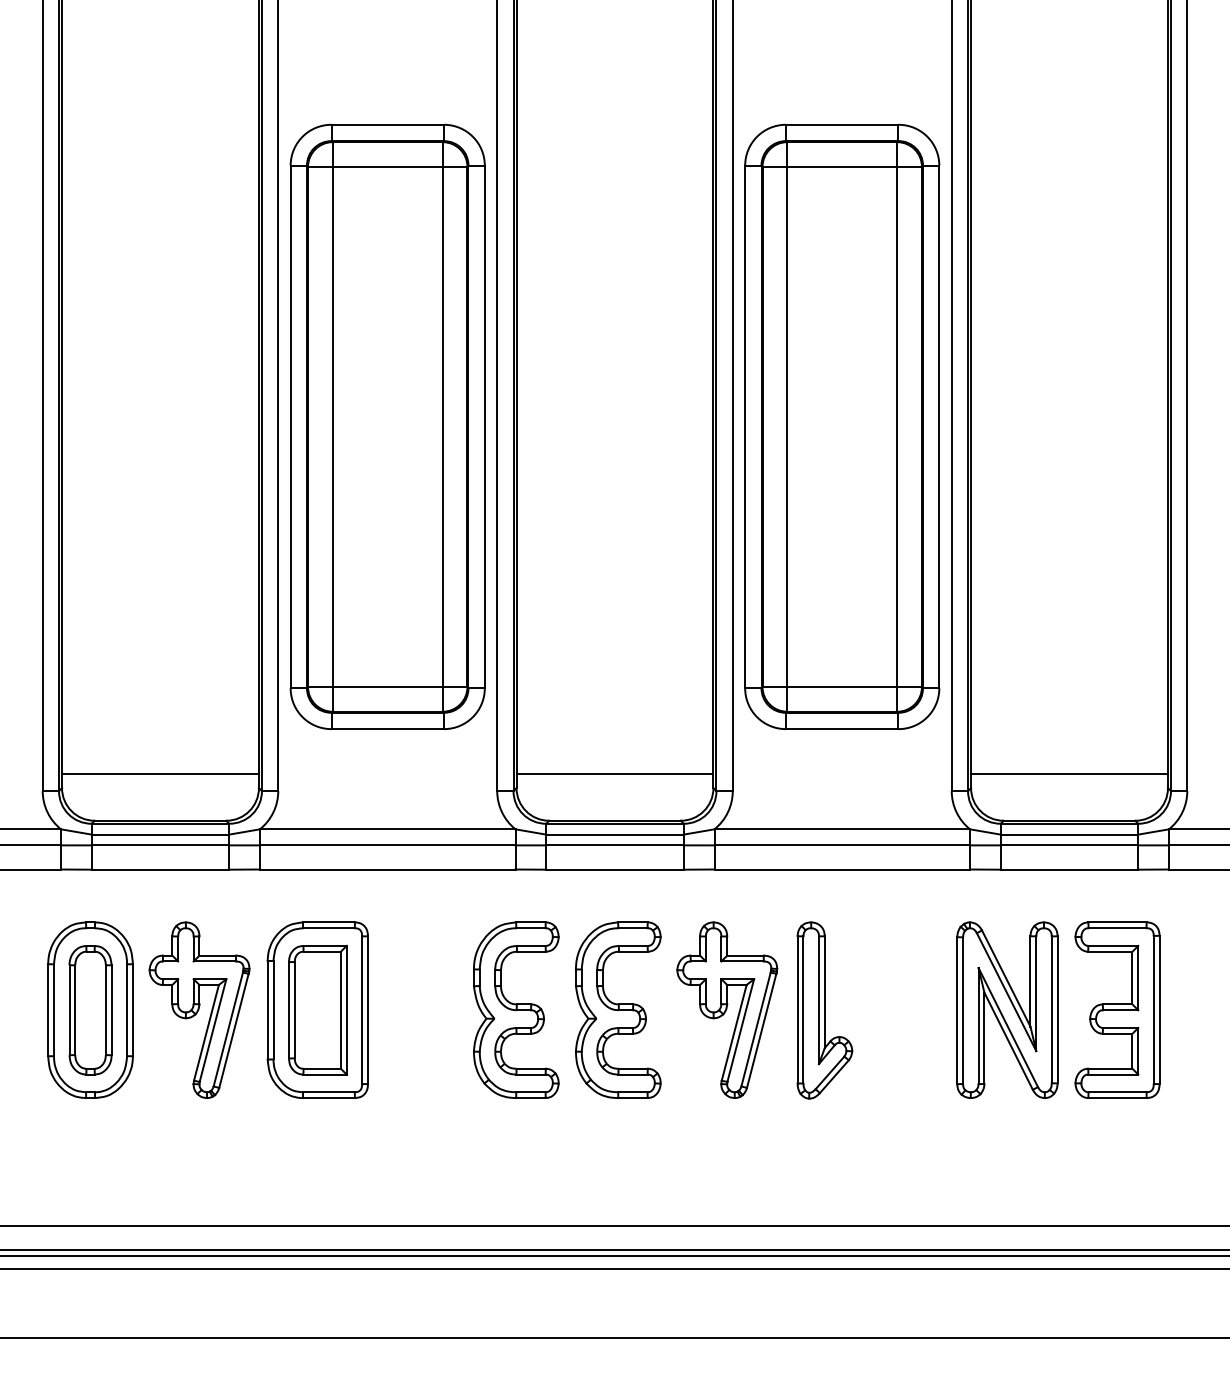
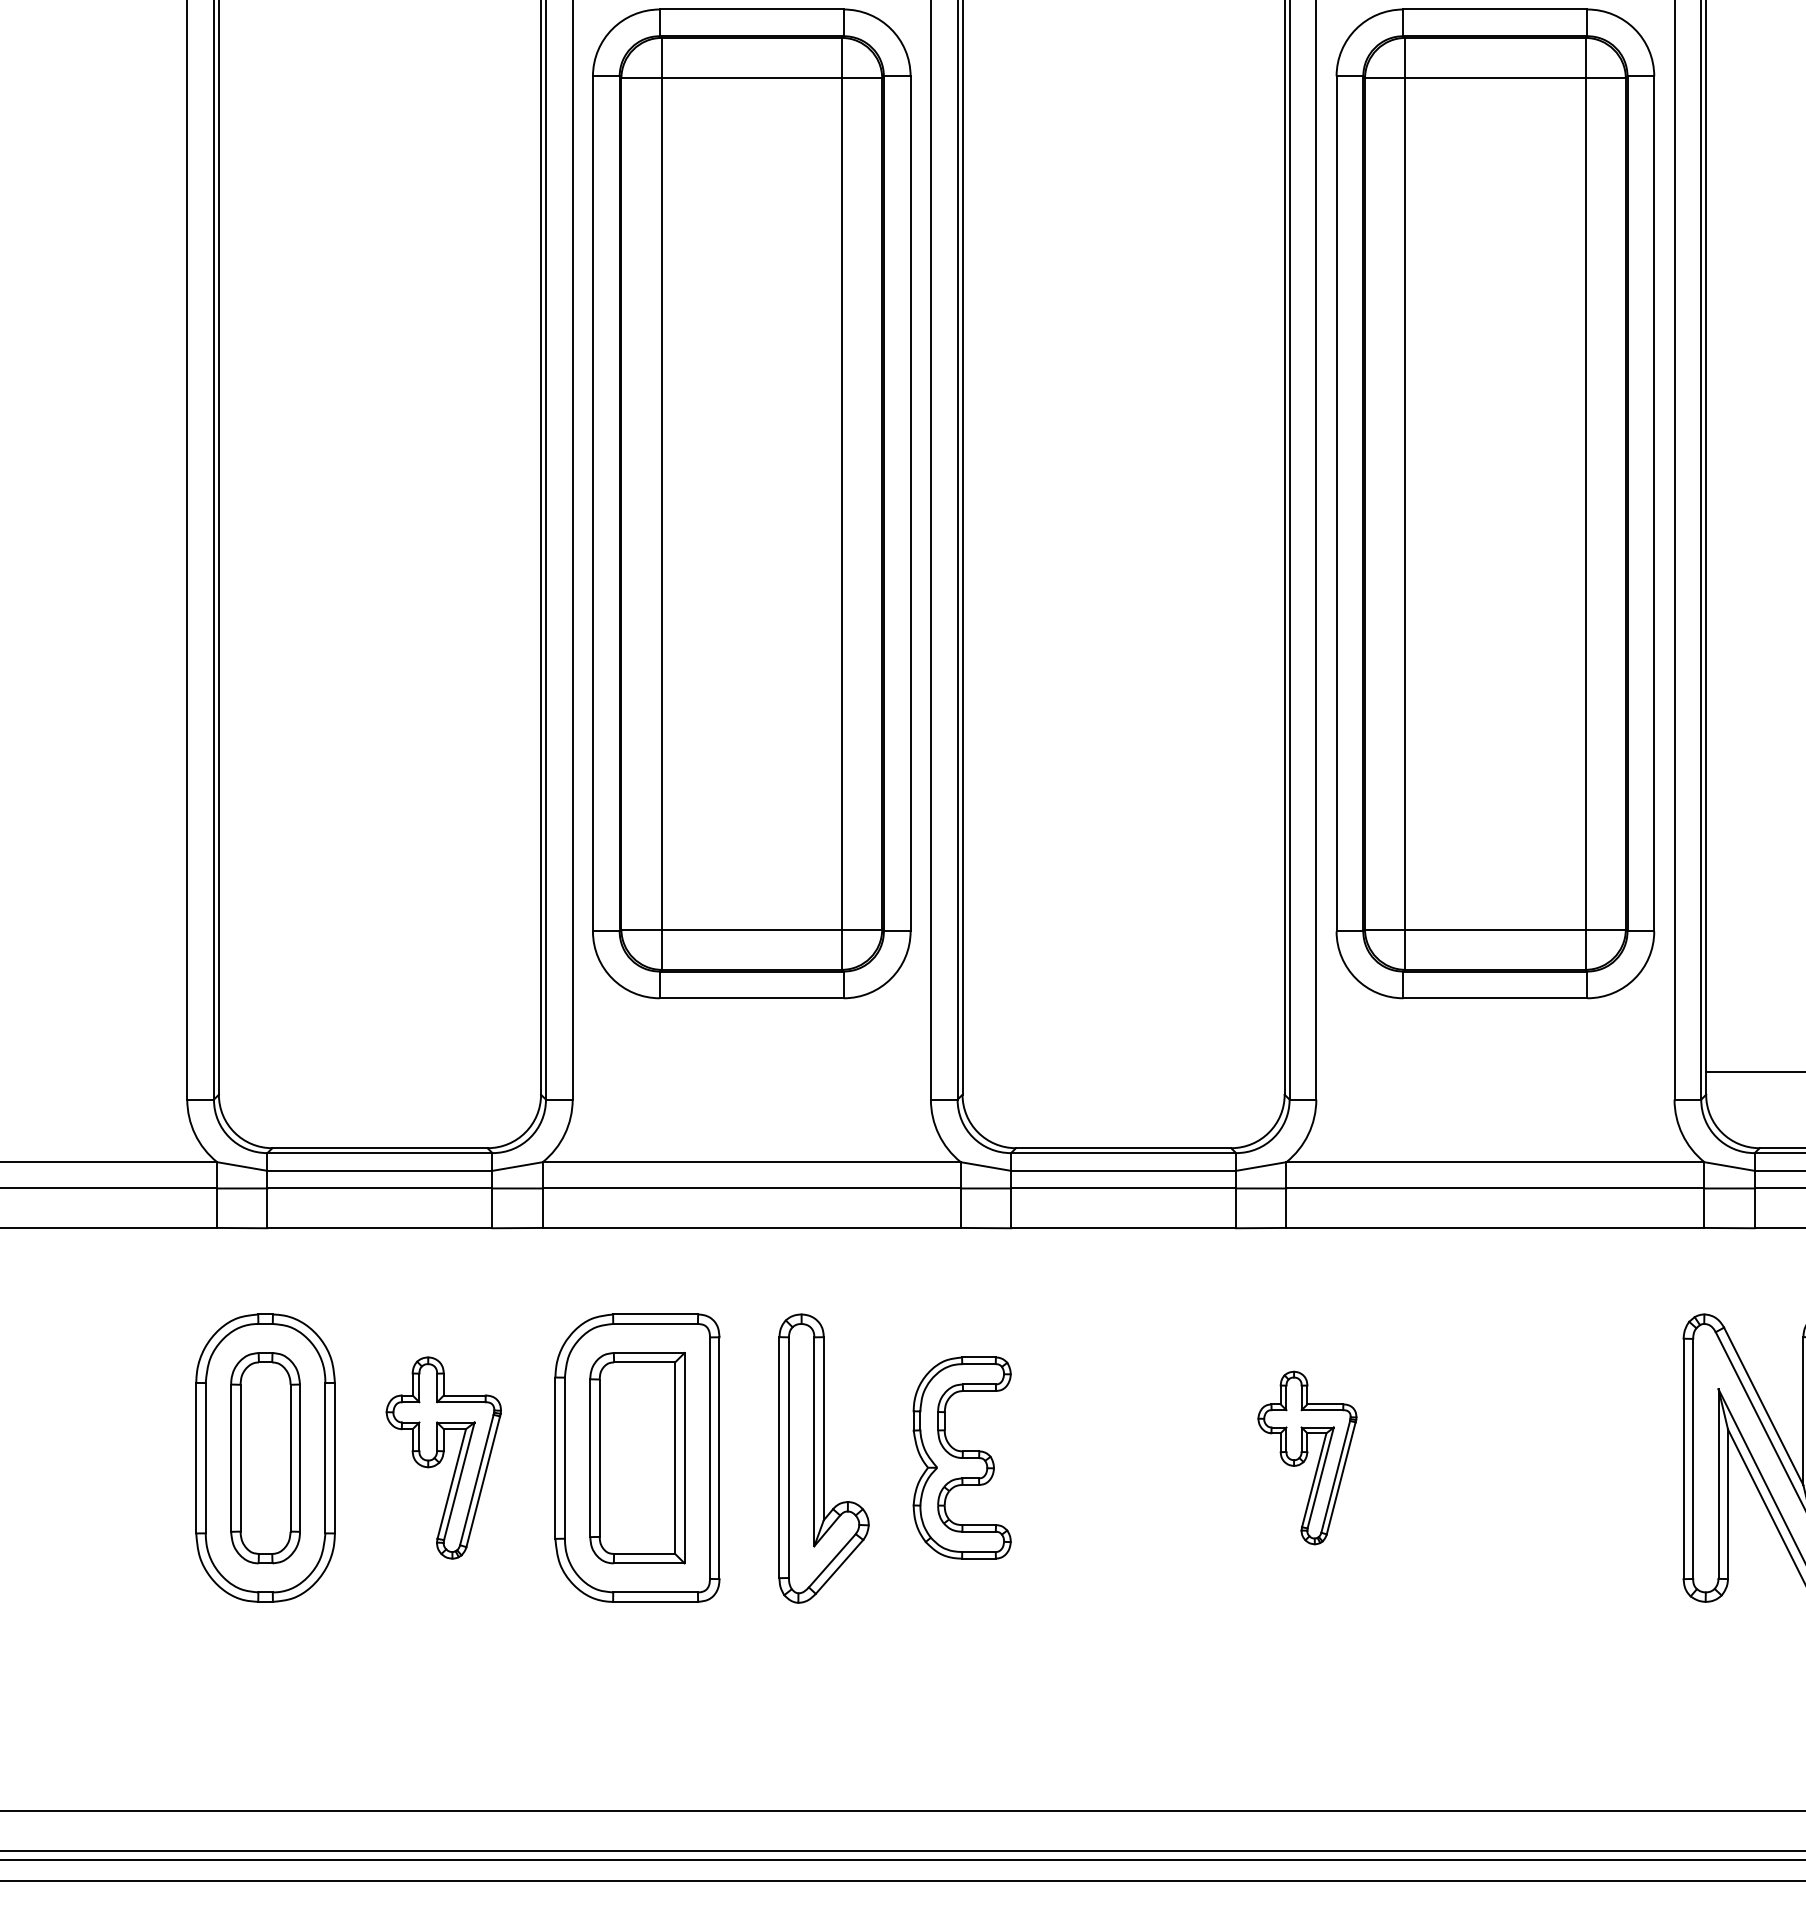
line: (160, 774) -> (380, 1072), removed
line: (614, 774) -> (1122, 1072), removed
part: (199, 1009) -> (443, 1456), size x0.7
part: (516, 1009) -> (962, 1456), size x0.7
part: (618, 1009) -> (1129, 1456), removed
part: (727, 1009) -> (1307, 1456), size x0.6
part: (824, 1010) -> (823, 1458), moved

